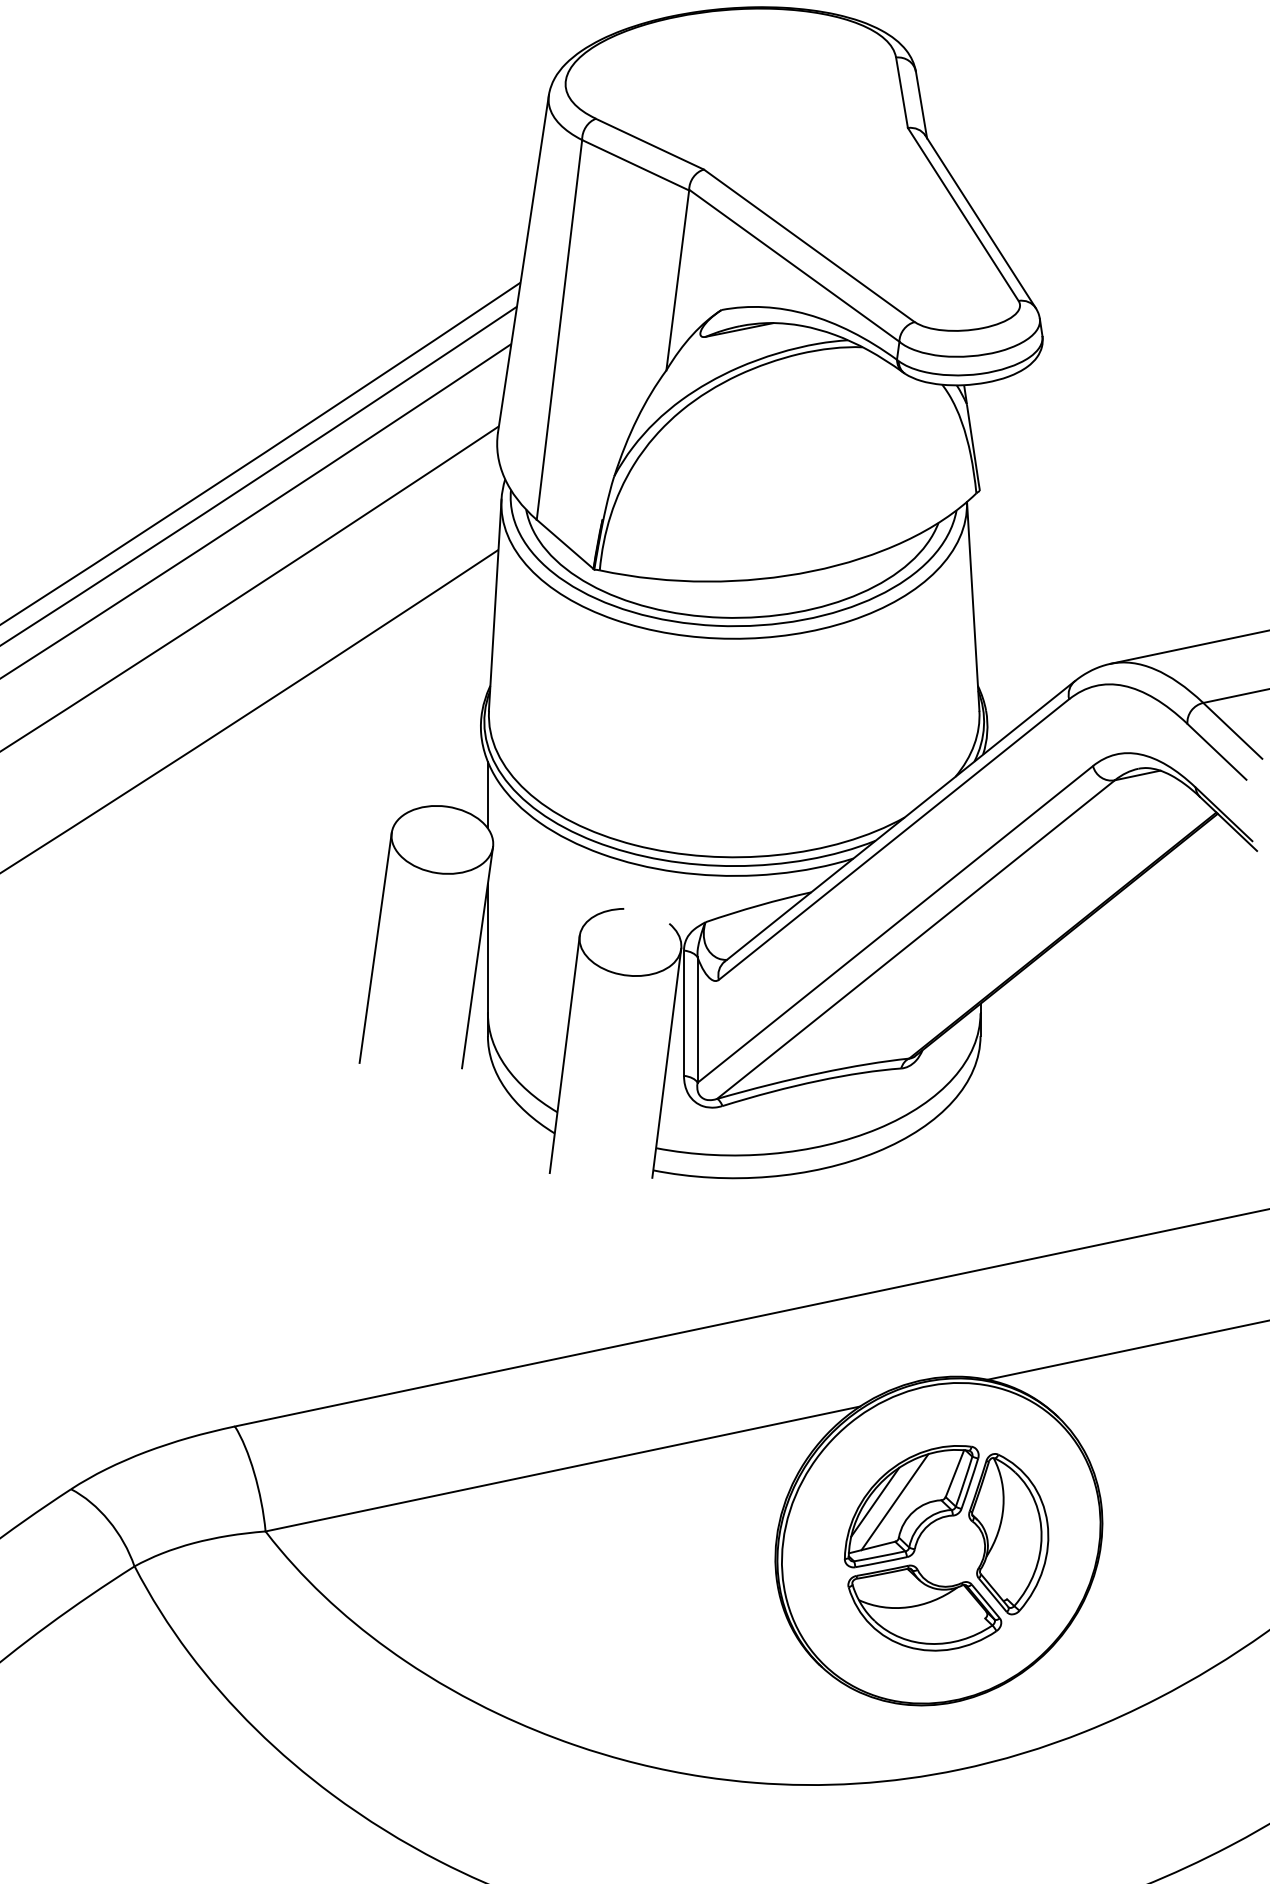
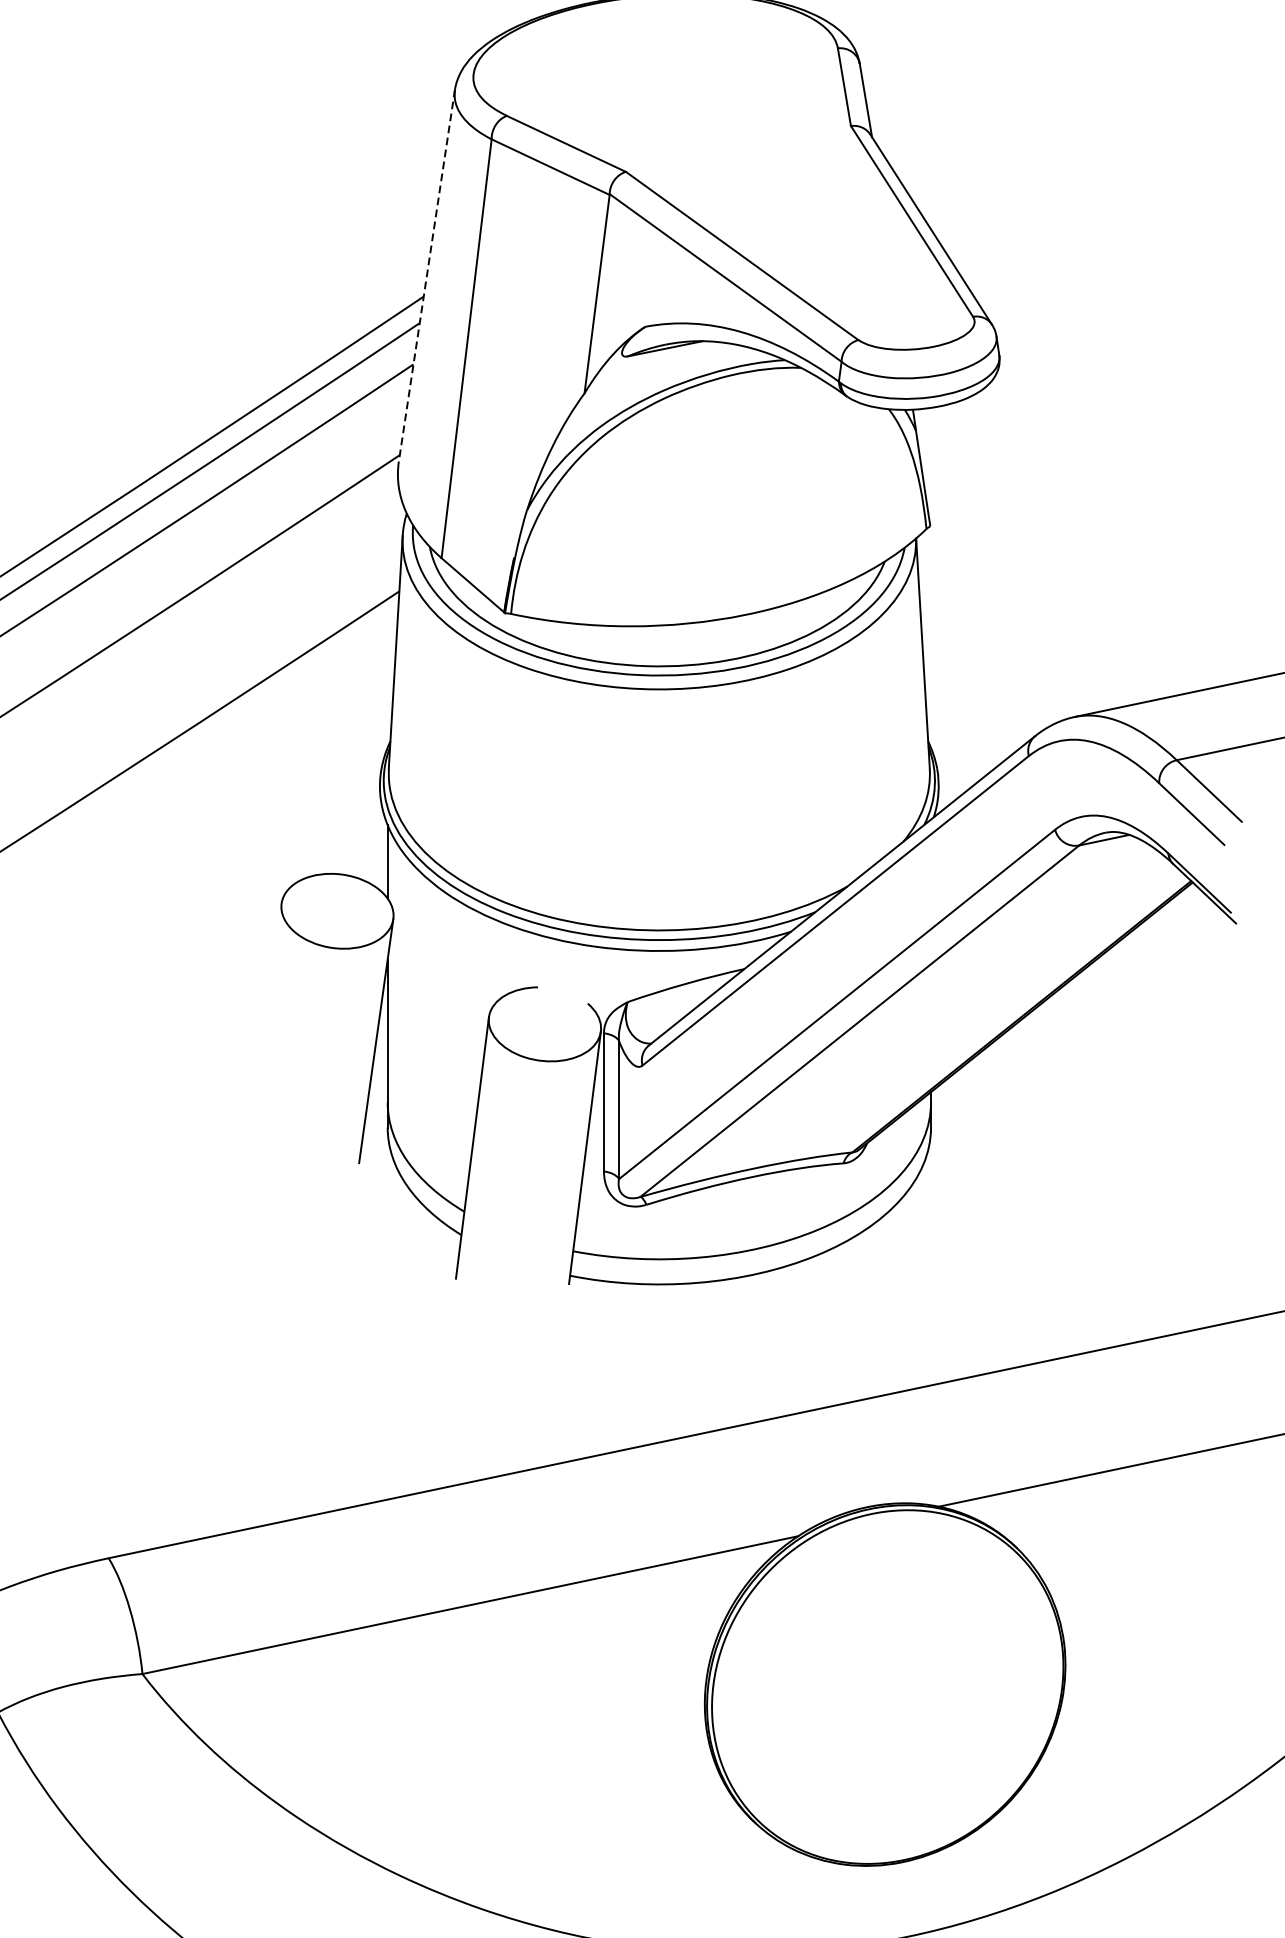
line: (523, 264) -> (426, 276), solid -> dashed
line: (375, 947) -> (263, 1029), removed
part: (924, 1531) -> (869, 1674), removed

